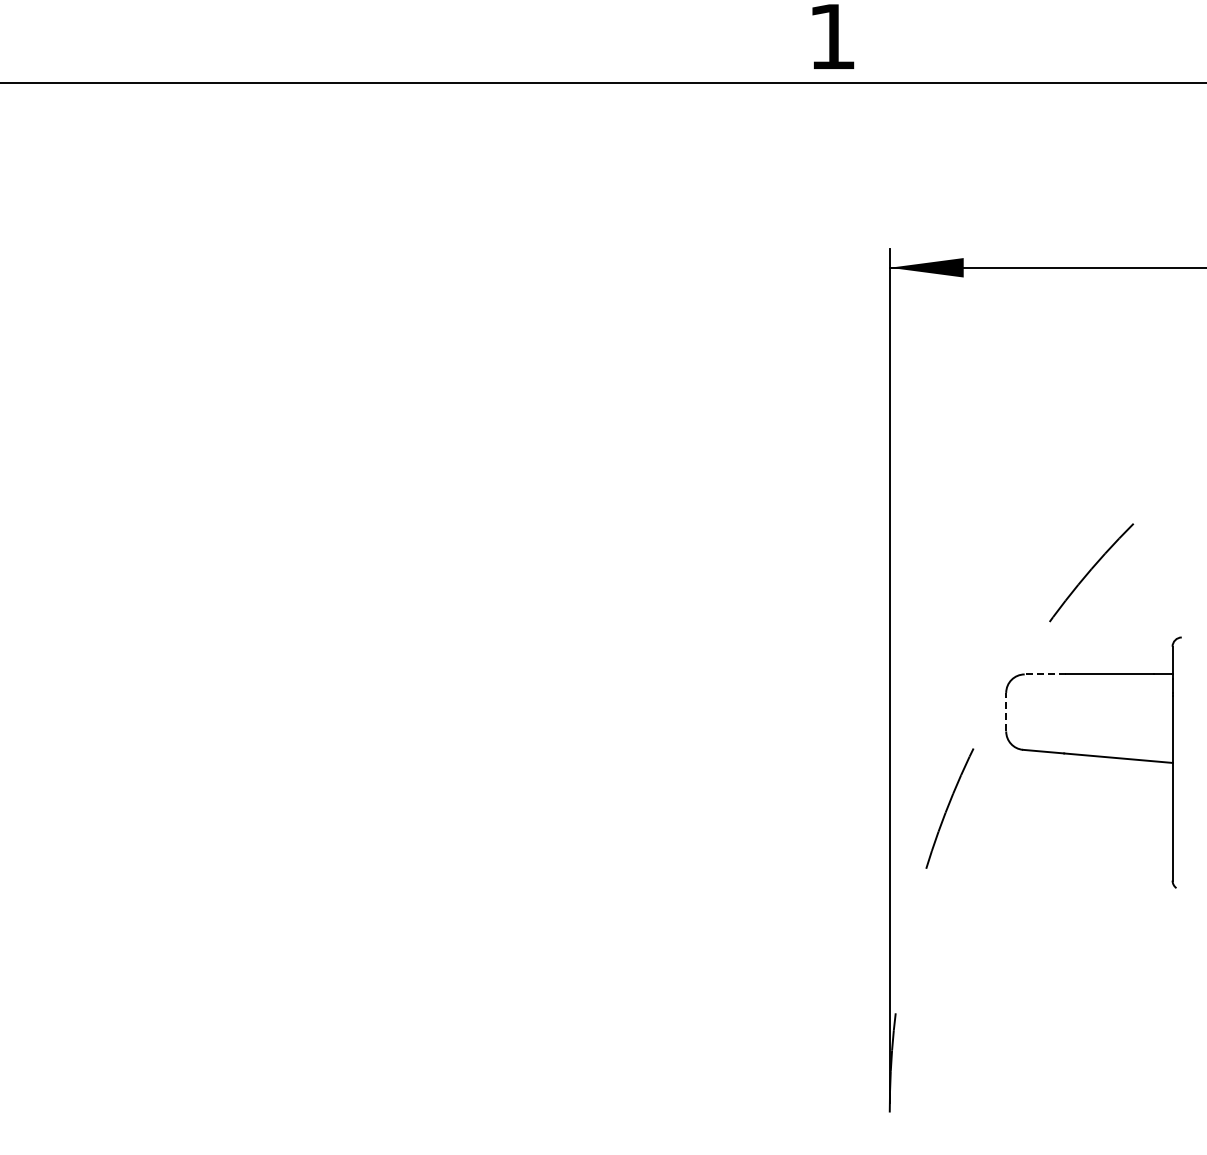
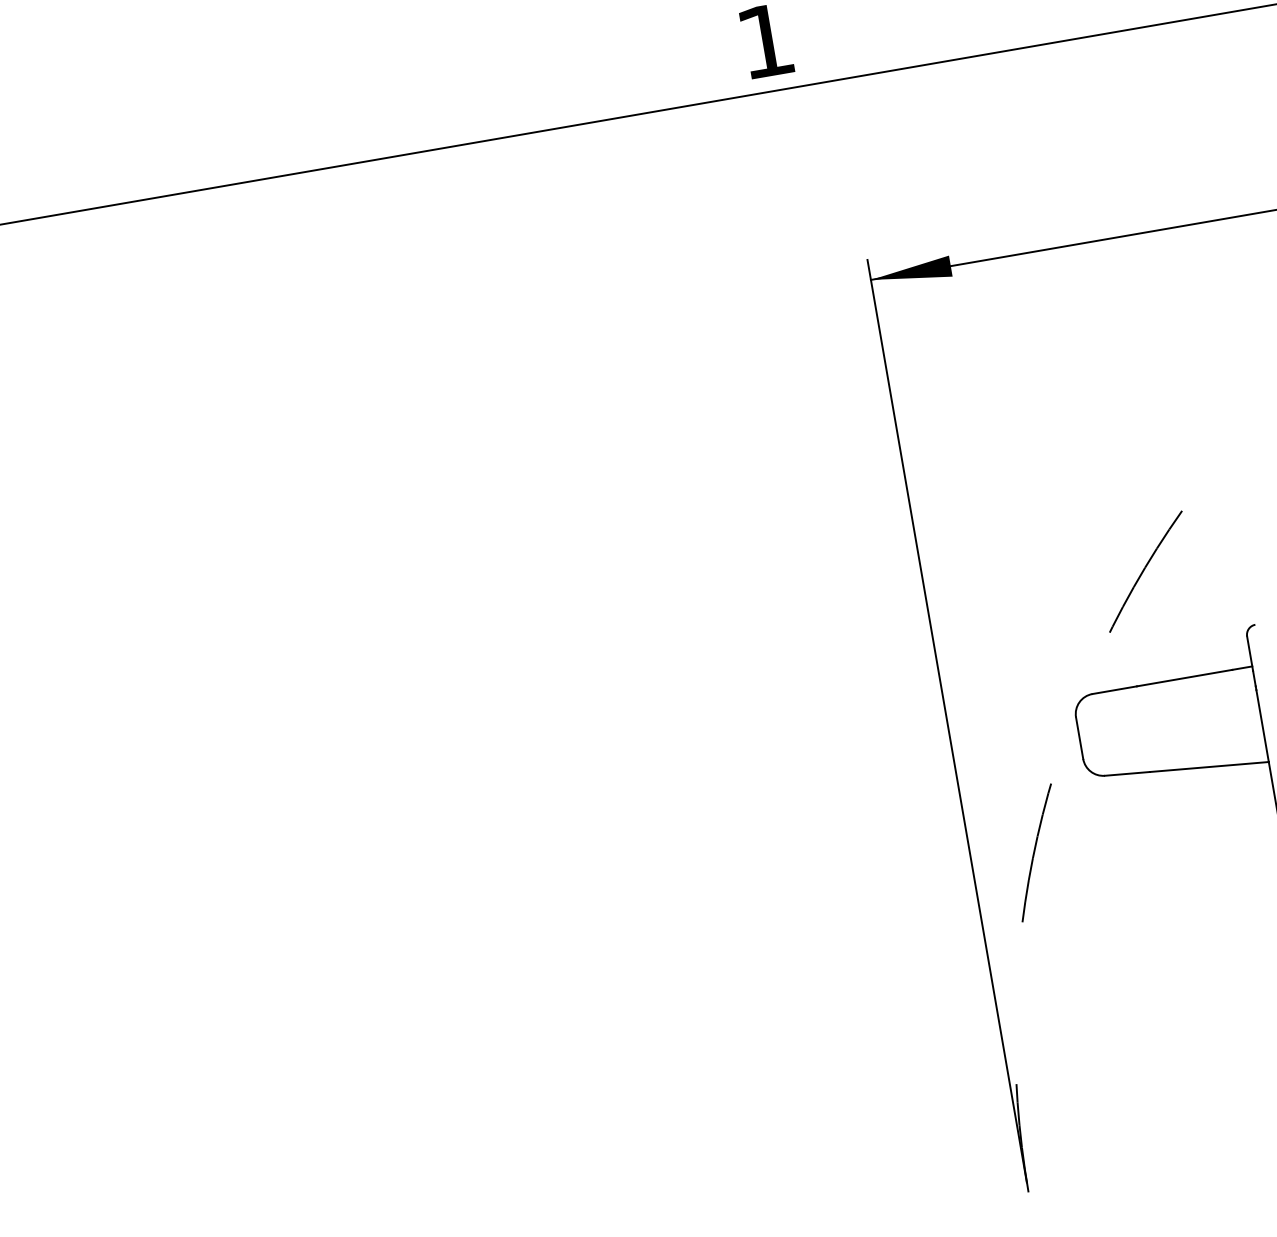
line: (1045, 674) -> (1115, 690), dashed -> solid
line: (1006, 711) -> (1079, 737), dashed -> solid

